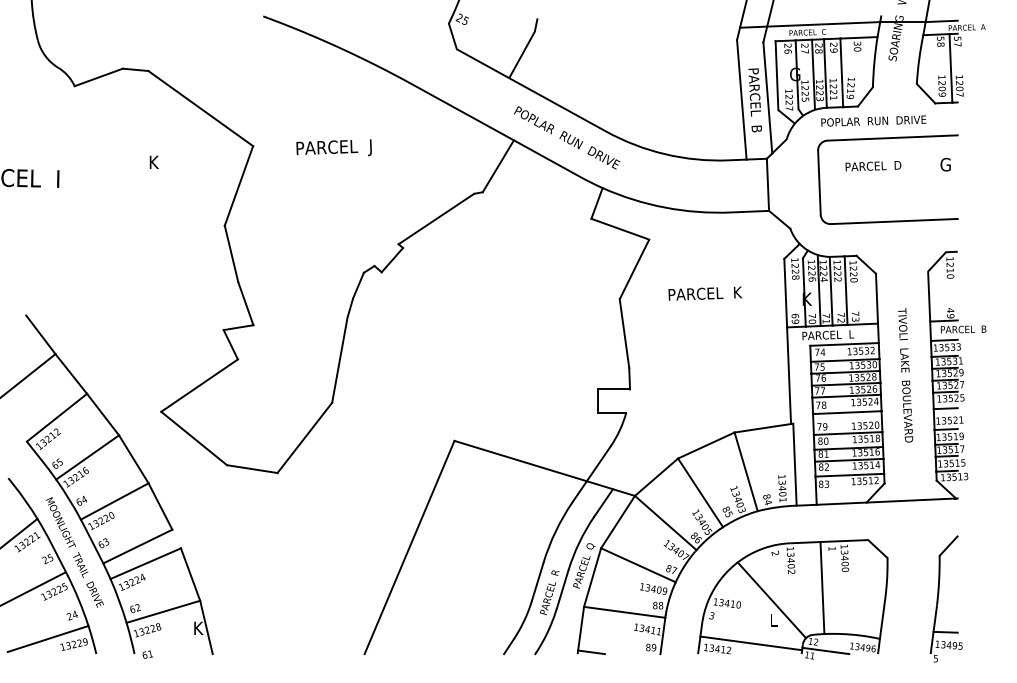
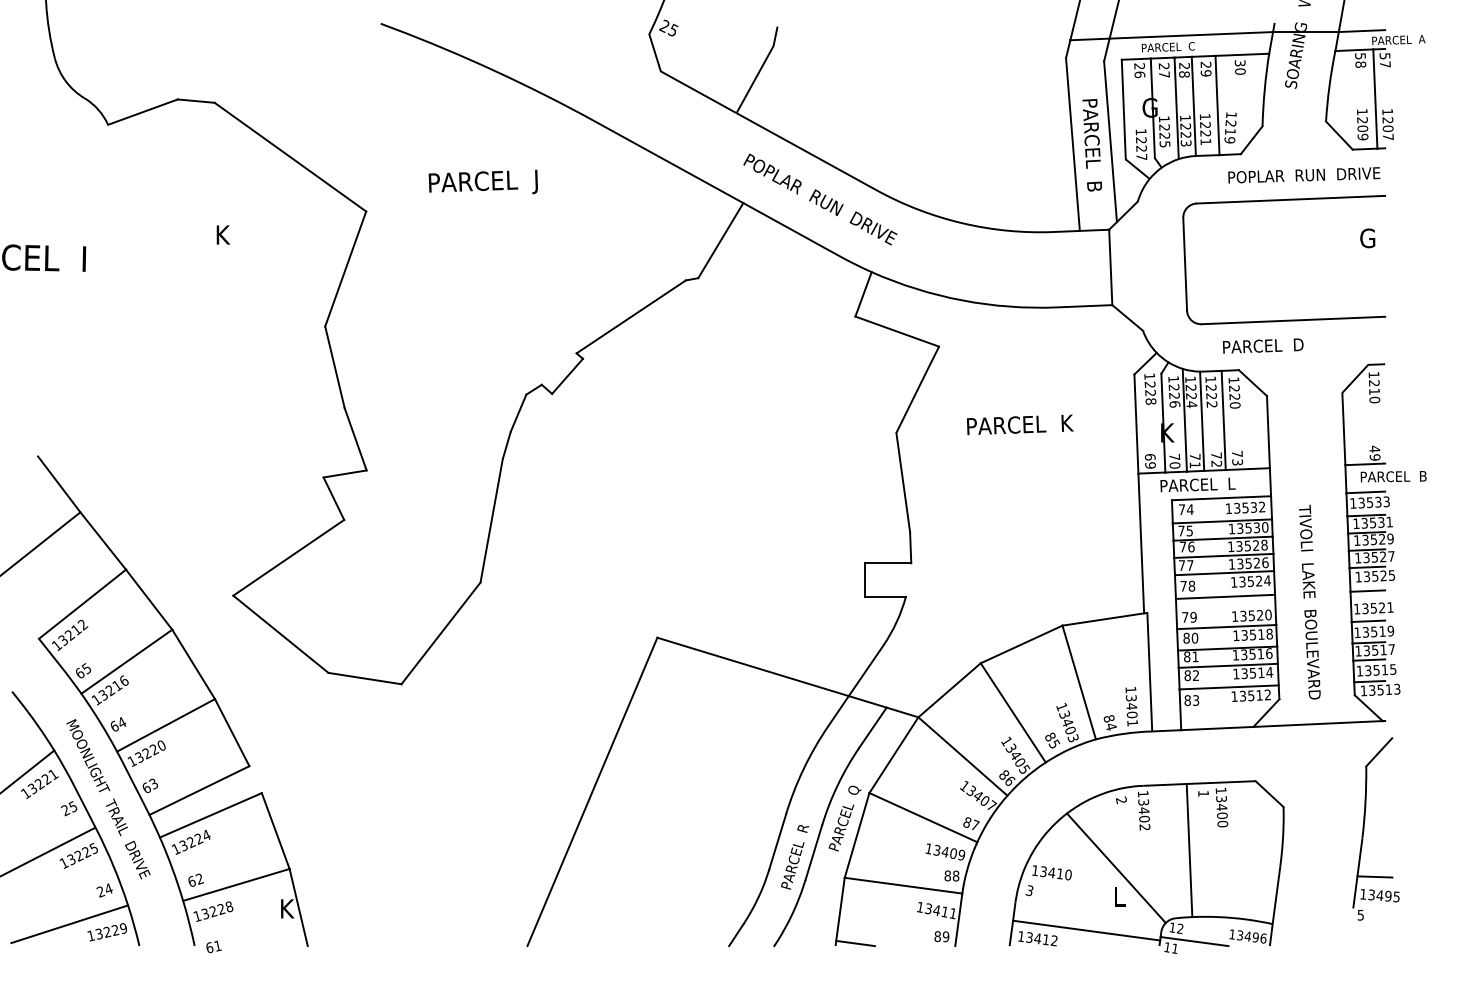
text: (873, 120) -> (1303, 174), moved
text: (333, 147) -> (482, 181), moved
text: (873, 166) -> (1263, 346), moved
text: (905, 375) -> (1309, 602), moved
part: (938, 598) -> (1364, 828), moved

